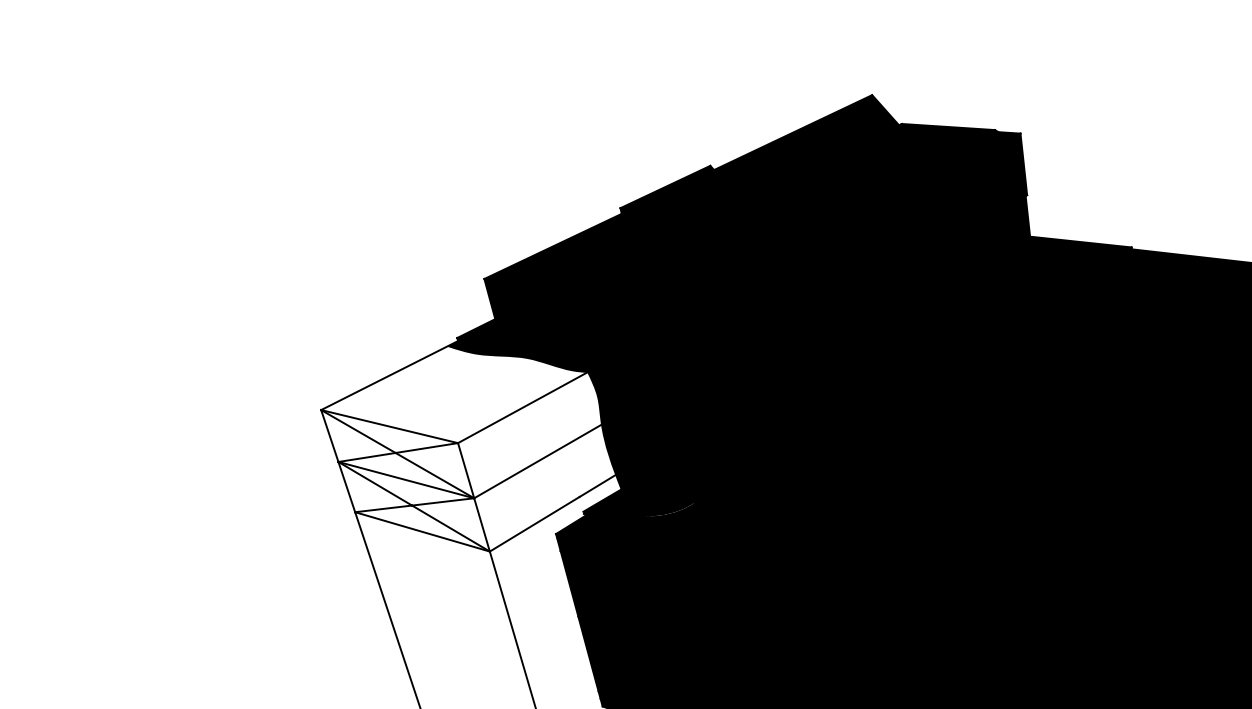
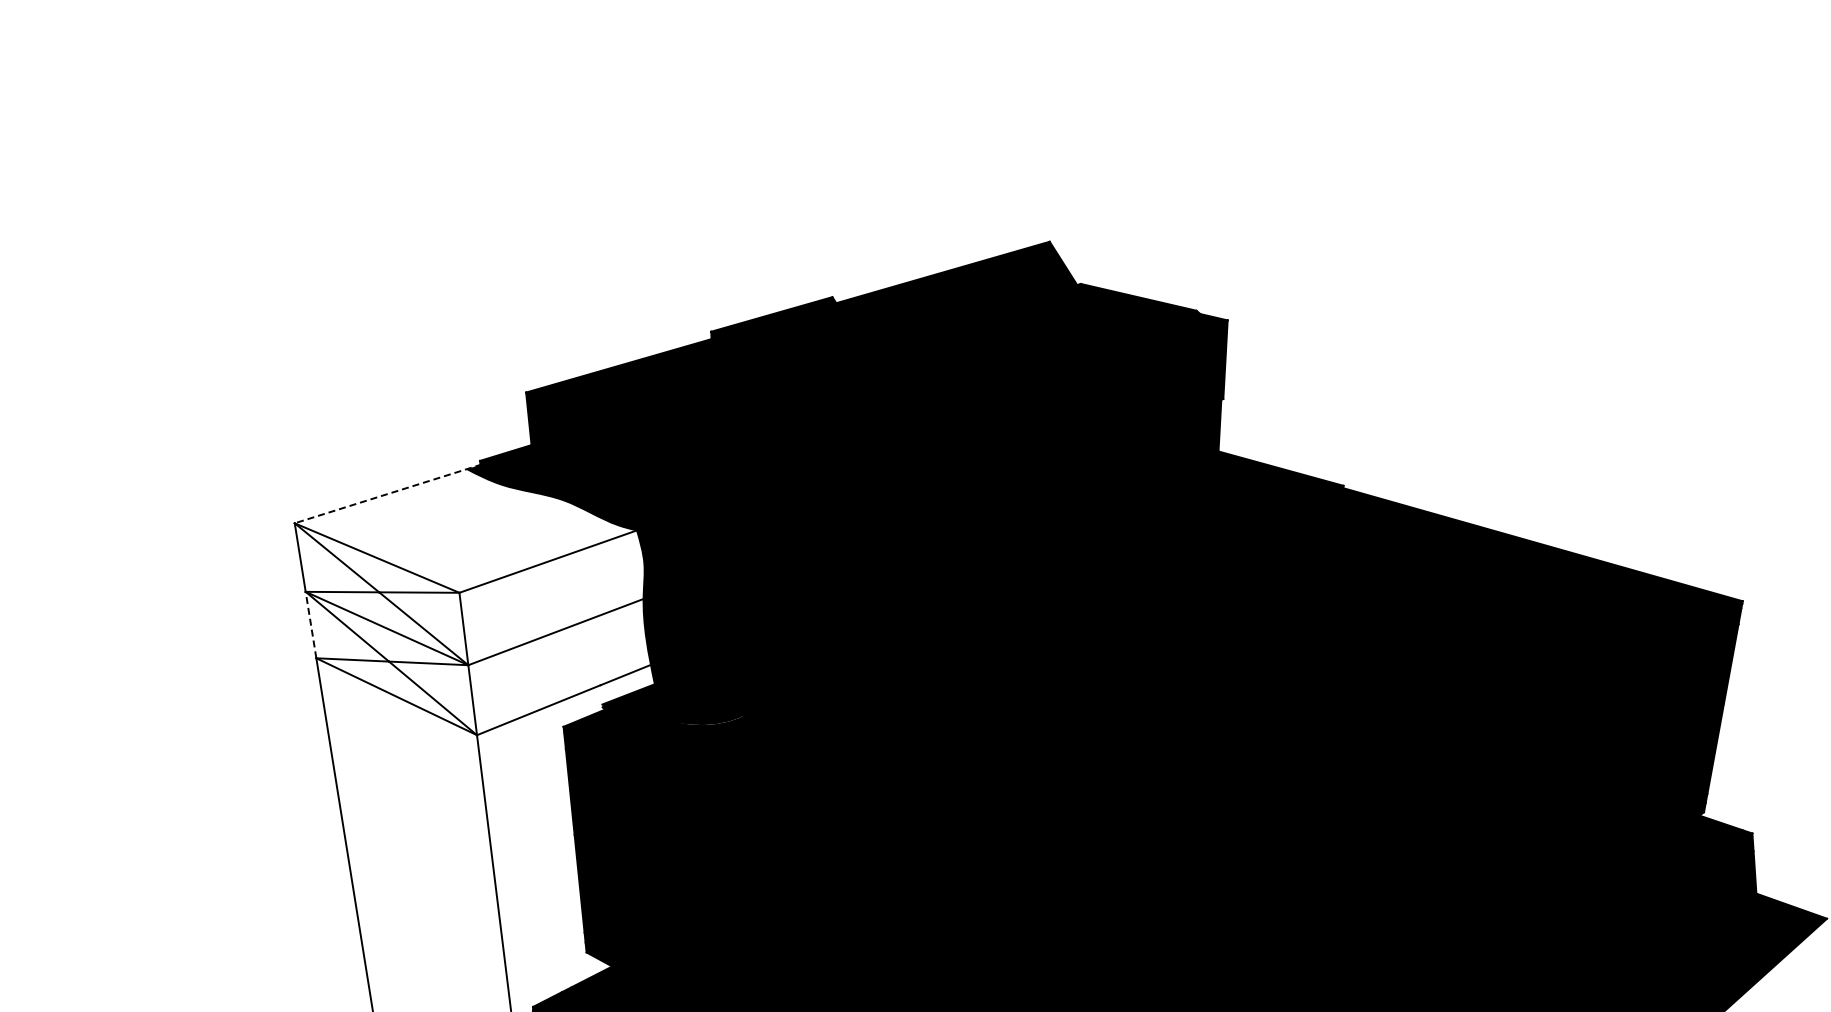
line: (389, 375) -> (387, 493), solid -> dashed
line: (347, 487) -> (311, 625), solid -> dashed

